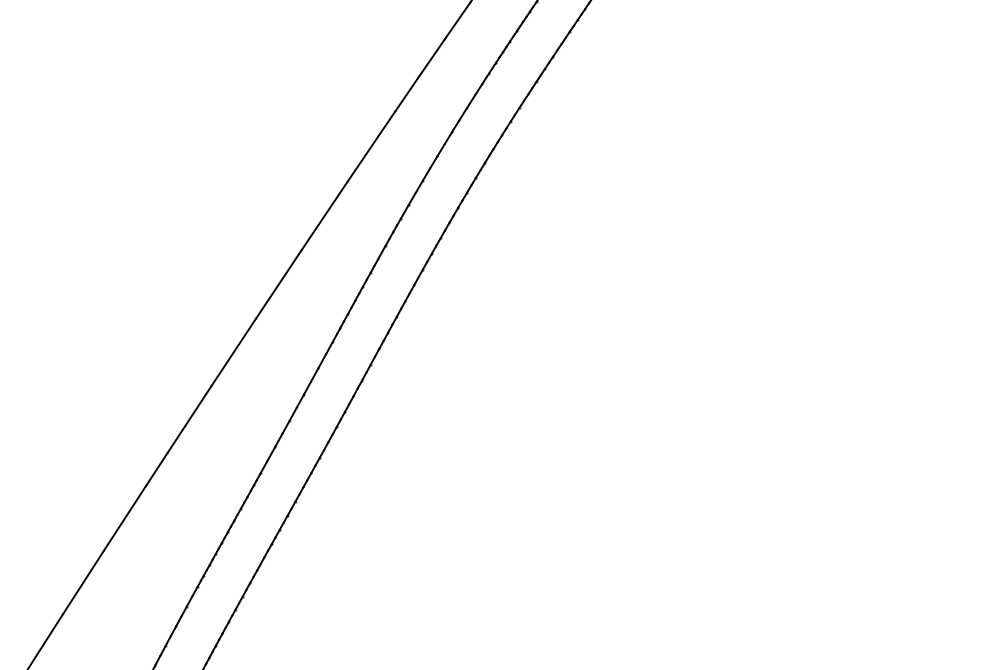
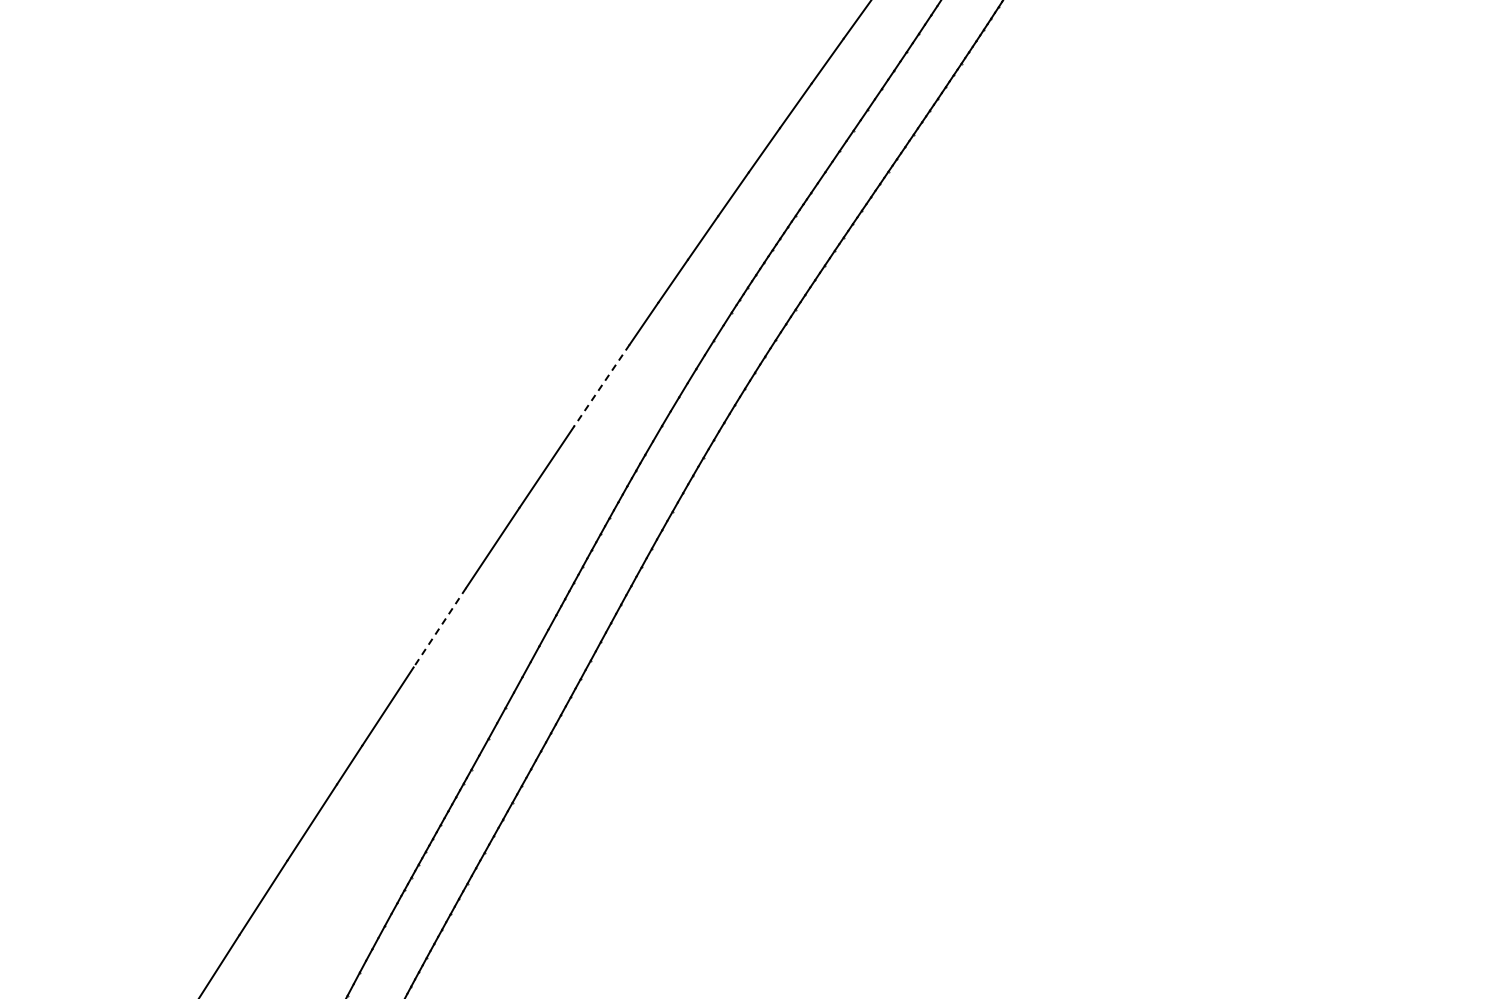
line: (371, 146) -> (601, 385), solid -> dashed
line: (233, 352) -> (439, 627), solid -> dashed

